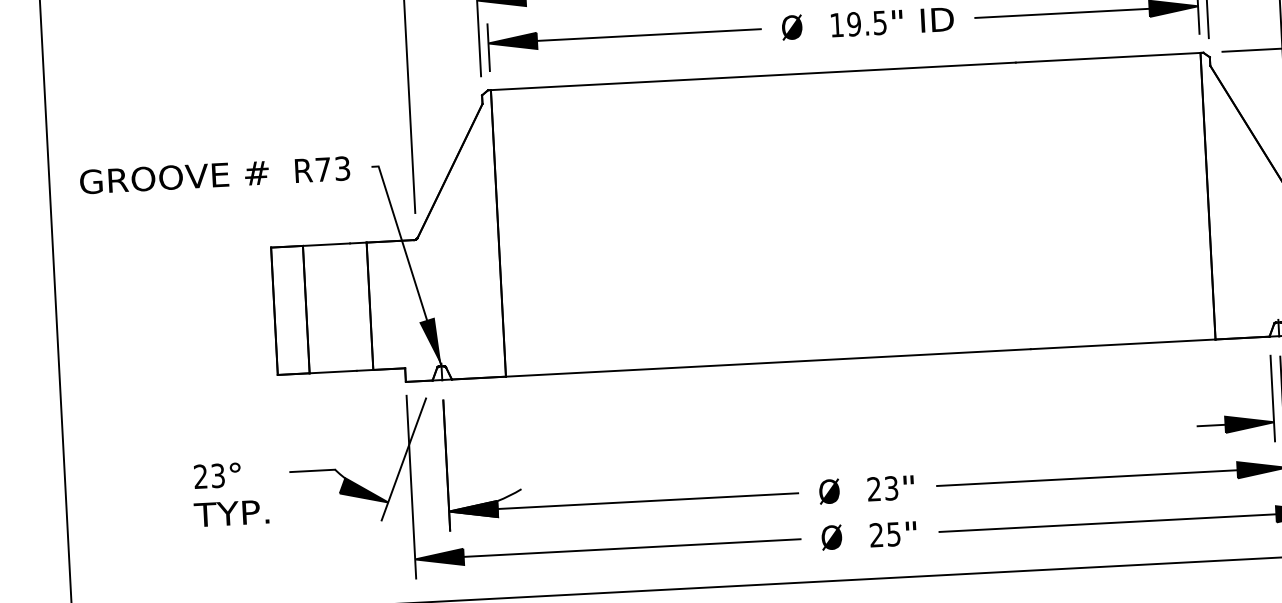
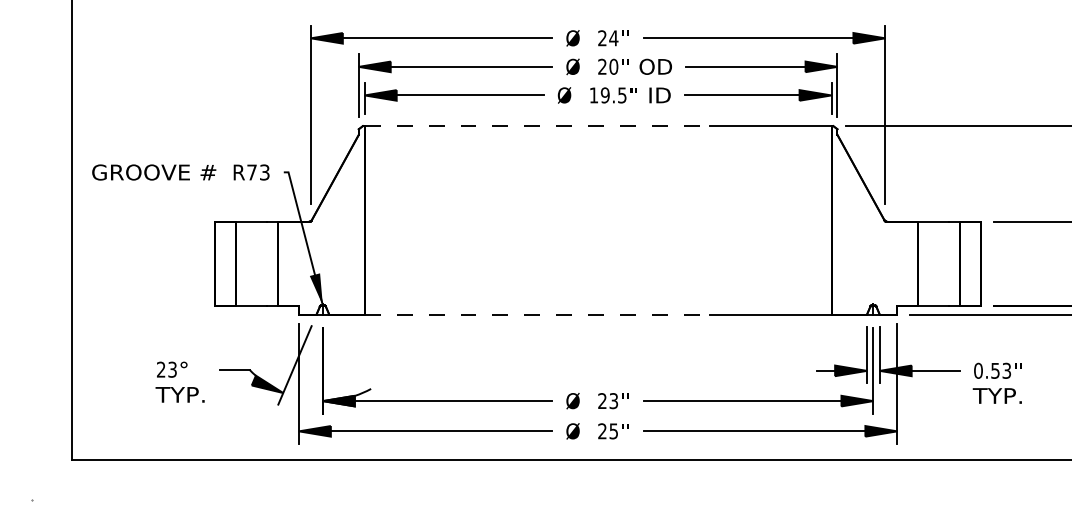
line: (753, 76) -> (537, 126), solid -> dashed
line: (768, 362) -> (537, 314), solid -> dashed

